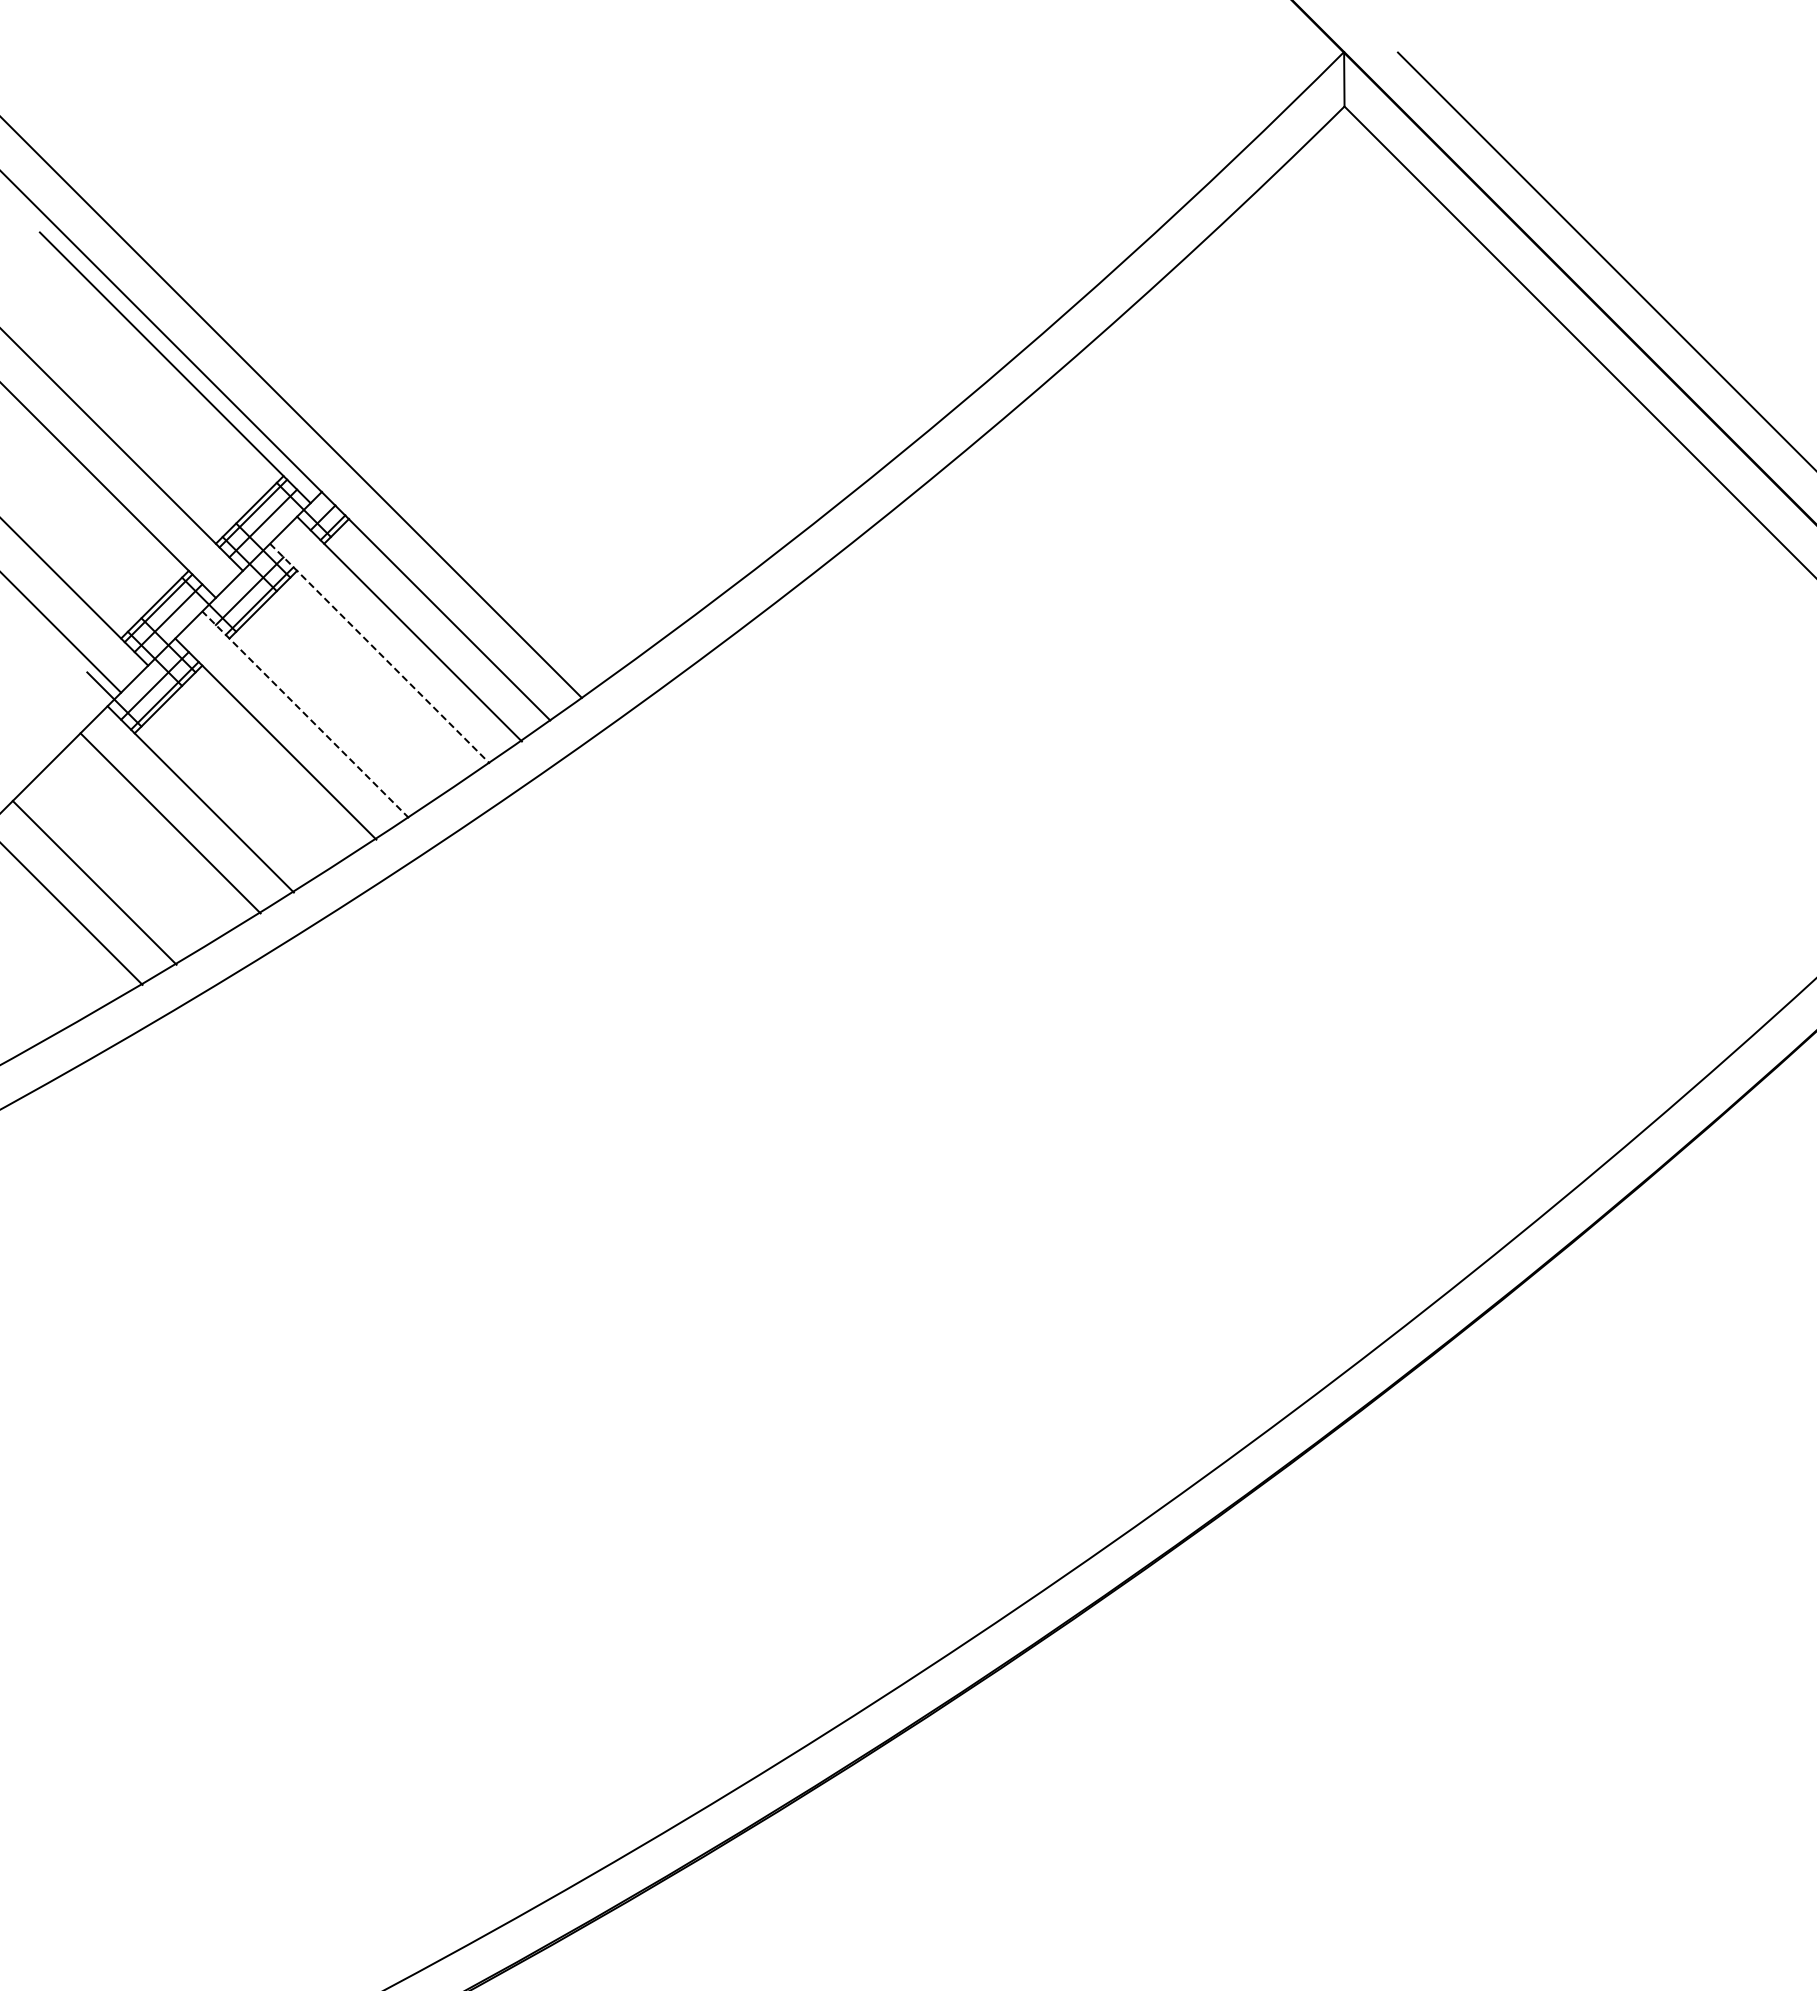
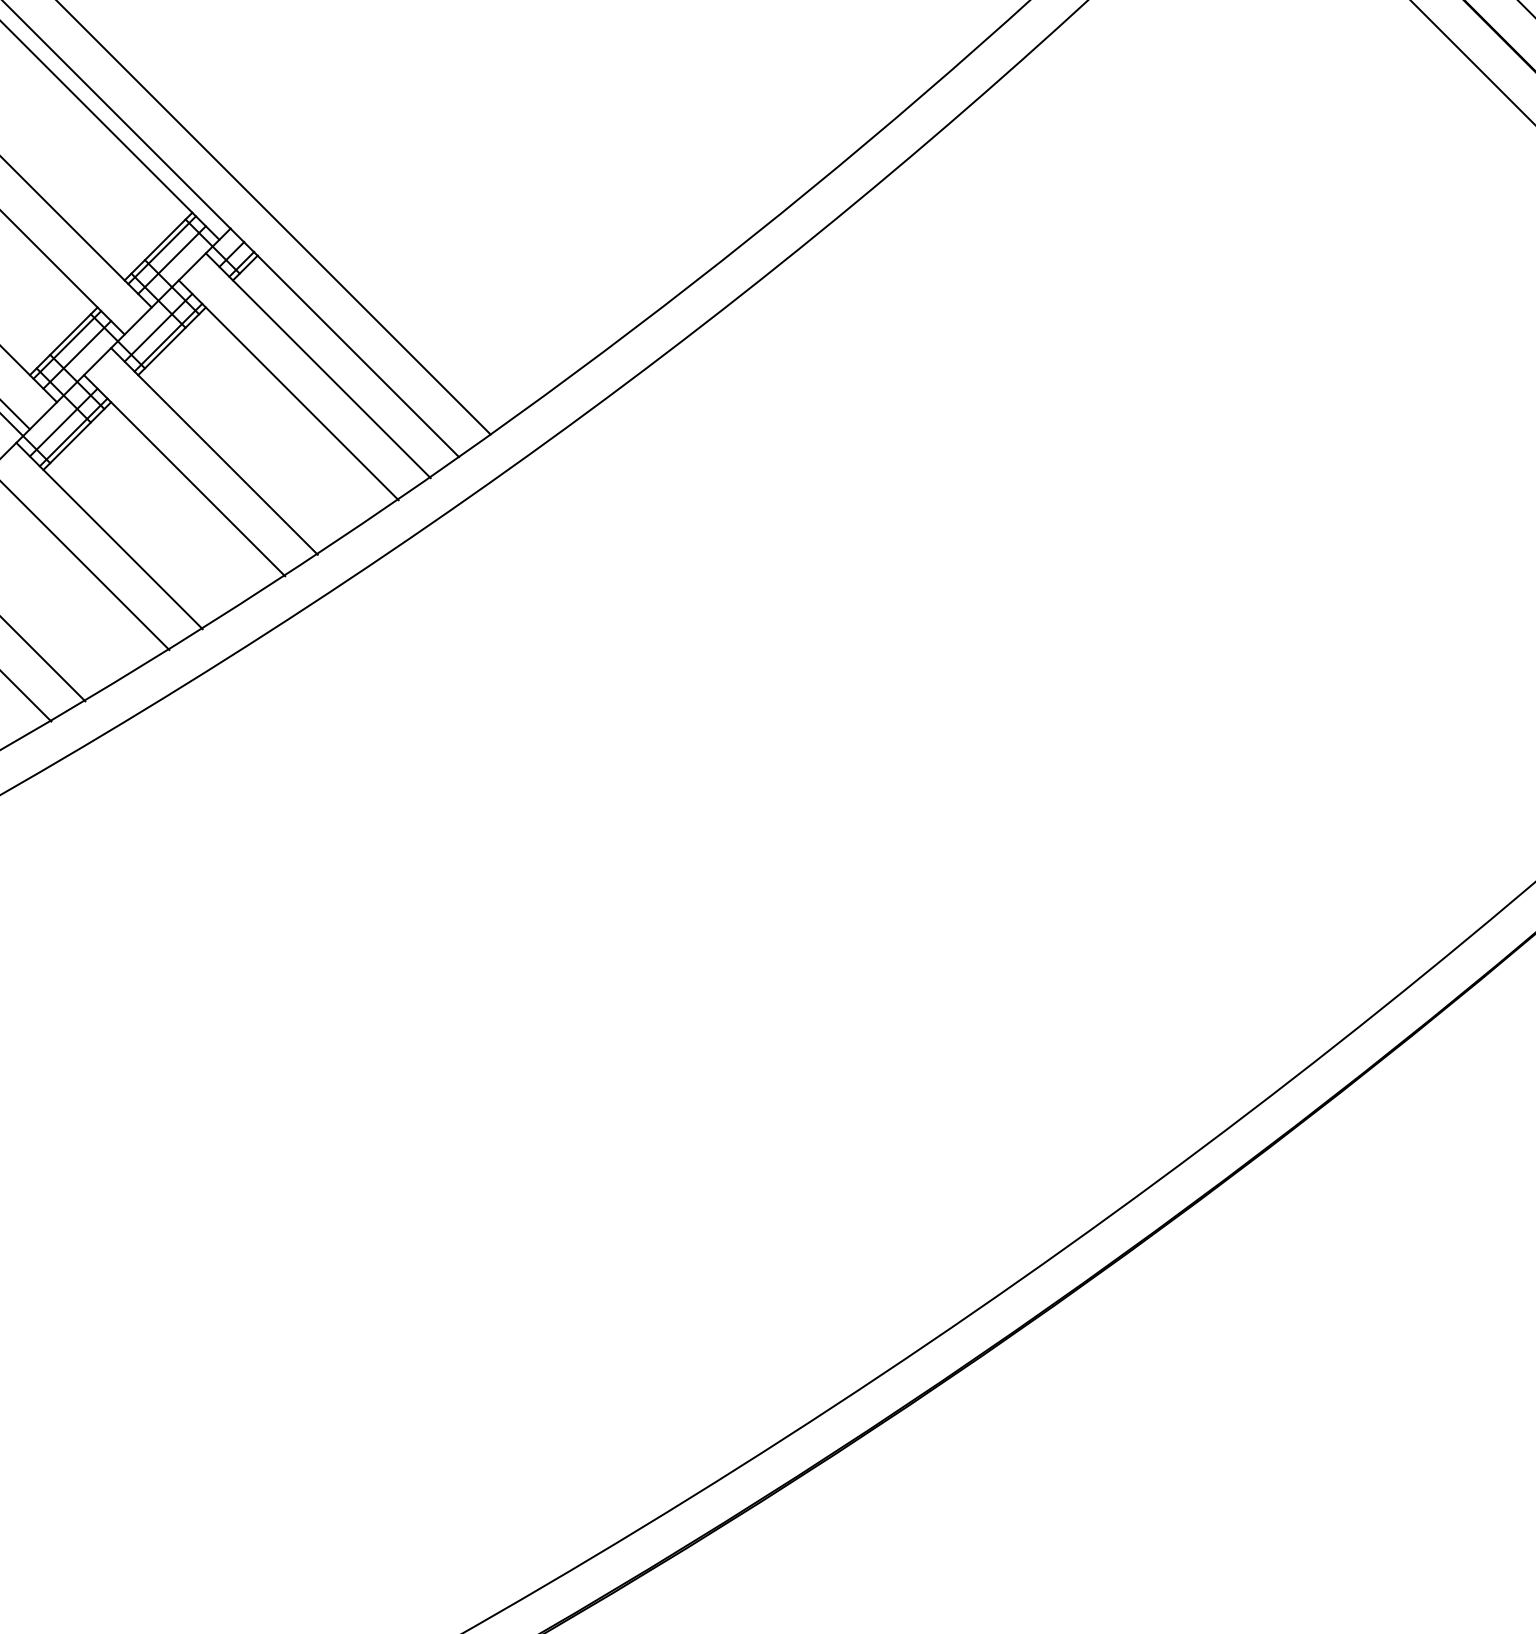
line: (380, 654) -> (289, 391), dashed -> solid
line: (305, 714) -> (214, 451), dashed -> solid

